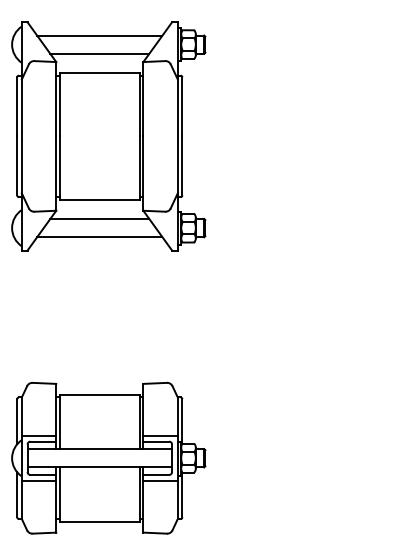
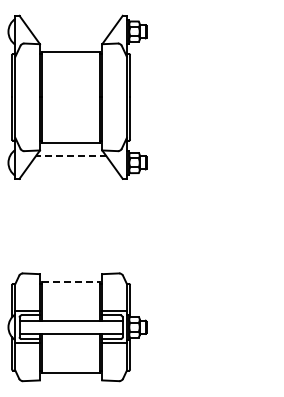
line: (98, 35) -> (70, 25), removed
line: (98, 54) -> (70, 38), removed
line: (98, 219) -> (70, 156), solid -> dashed
line: (98, 237) -> (70, 169), removed
line: (100, 394) -> (71, 281), solid -> dashed

